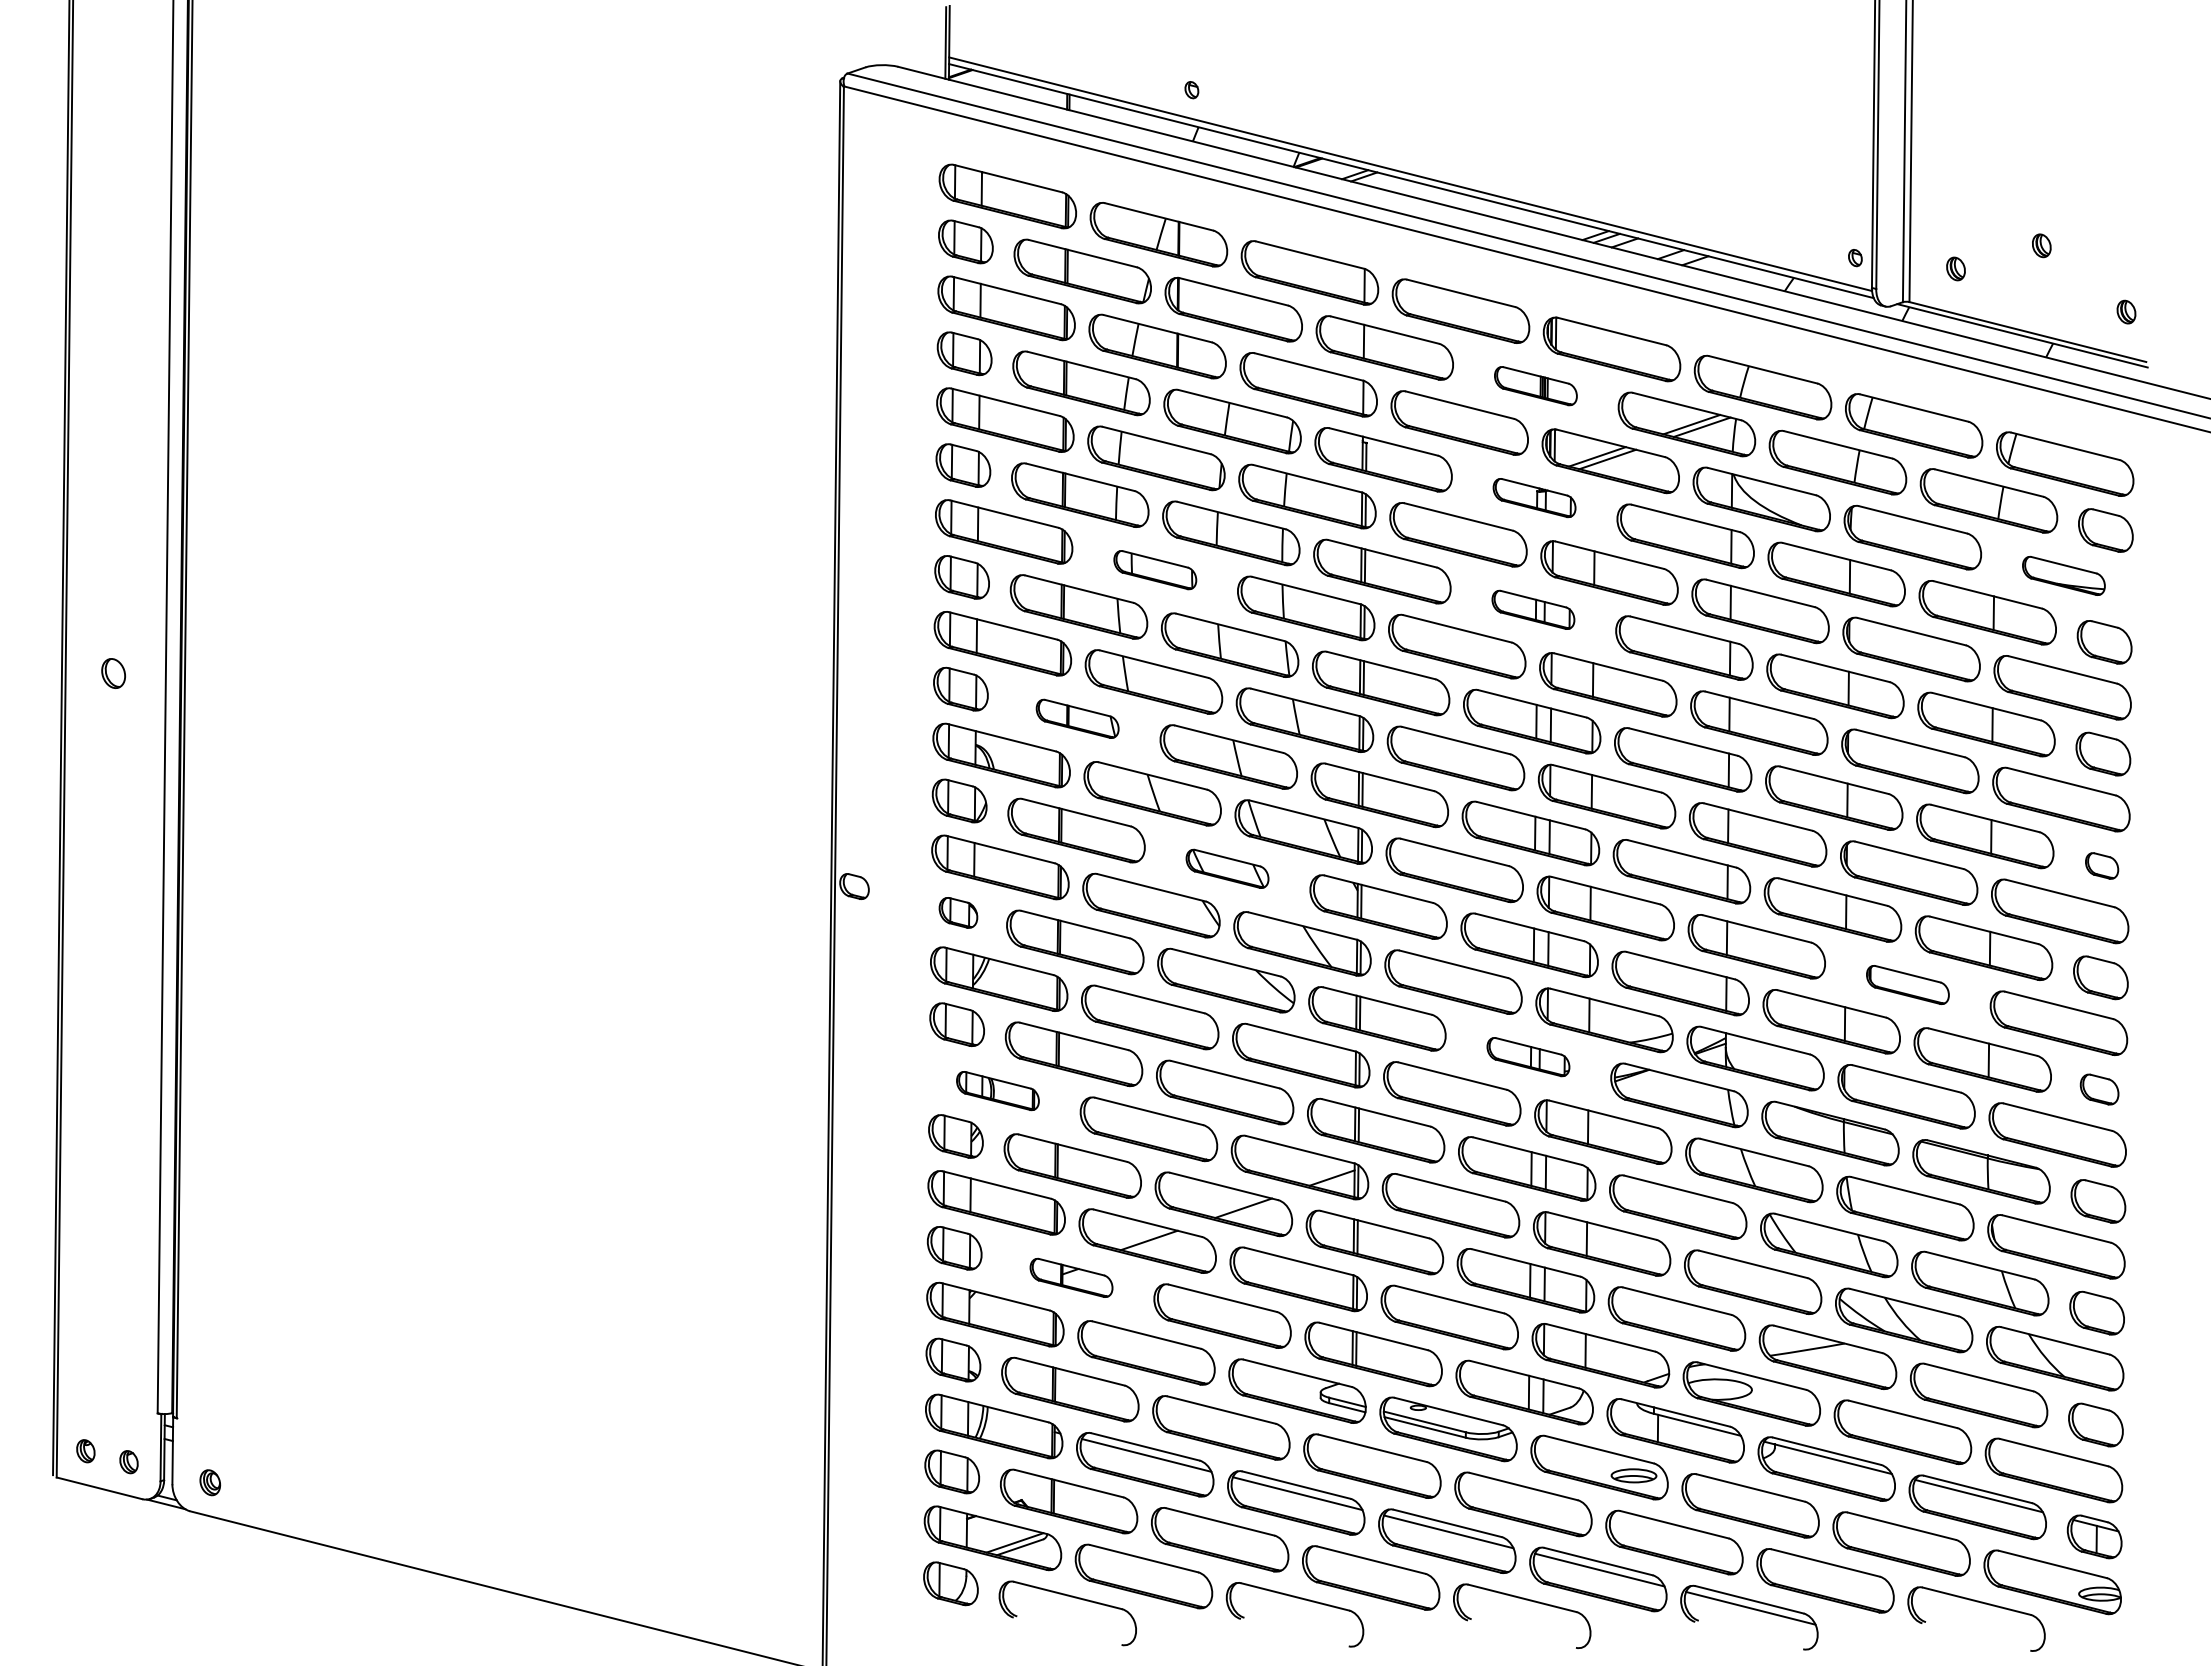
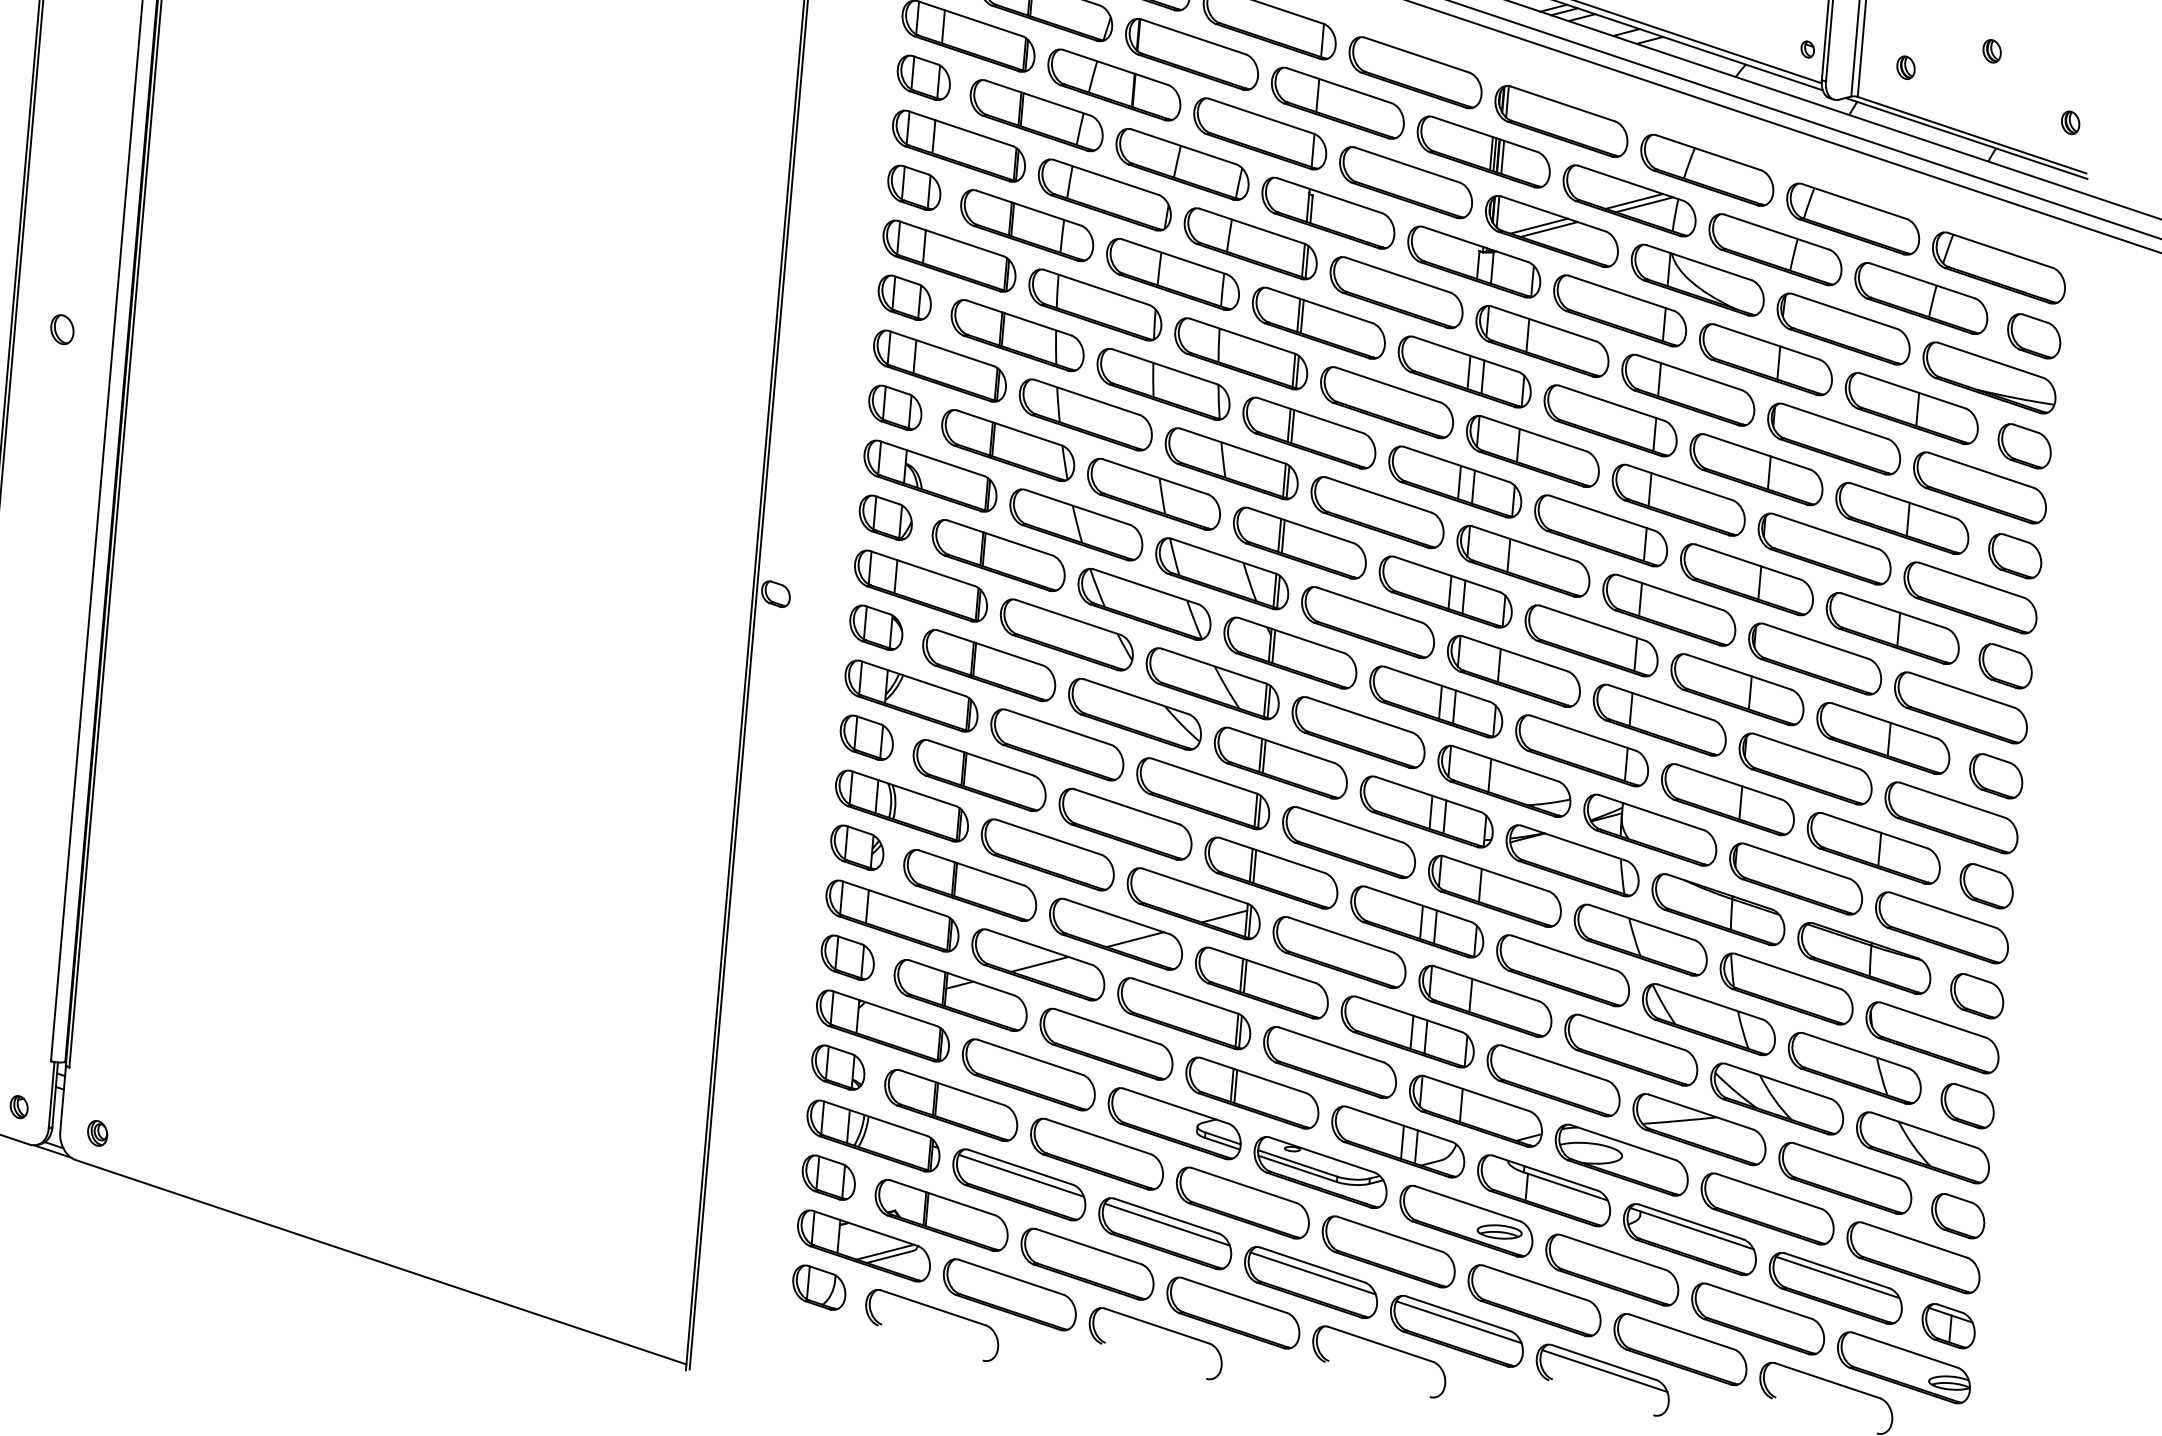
part: (1535, 385) -> (1483, 151), size x1.67
part: (1534, 497) -> (1474, 261), size x1.67
part: (1155, 569) -> (1095, 304), size x1.67
part: (2063, 575) -> (1989, 377), size x1.67
part: (1533, 609) -> (1464, 371), size x1.67
part: (1077, 718) -> (1007, 445), size x1.67
part: (2101, 865) -> (2005, 665), size x1.67
part: (1227, 868) -> (1144, 604), size x1.67
part: (958, 912) -> (876, 627), size x1.43
part: (1907, 984) -> (1805, 768), size x1.67
part: (1528, 1056) -> (1426, 811), size x1.67
part: (2099, 1089) -> (1986, 886), size x1.43
part: (997, 1090) -> (901, 805), size x1.67
part: (1071, 1277) -> (960, 995), size x1.67

